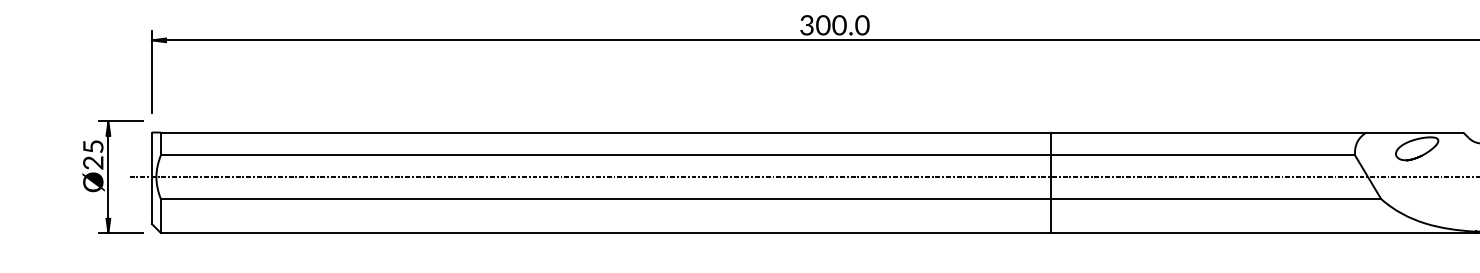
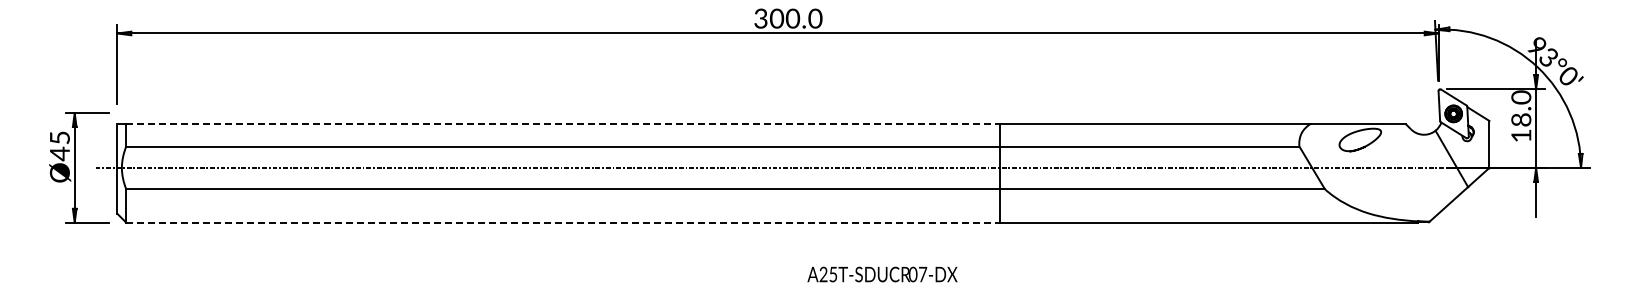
line: (605, 133) -> (563, 124), solid -> dashed
text: (92, 162) -> (59, 153), Ø25 -> Ø45
line: (605, 232) -> (563, 222), solid -> dashed

